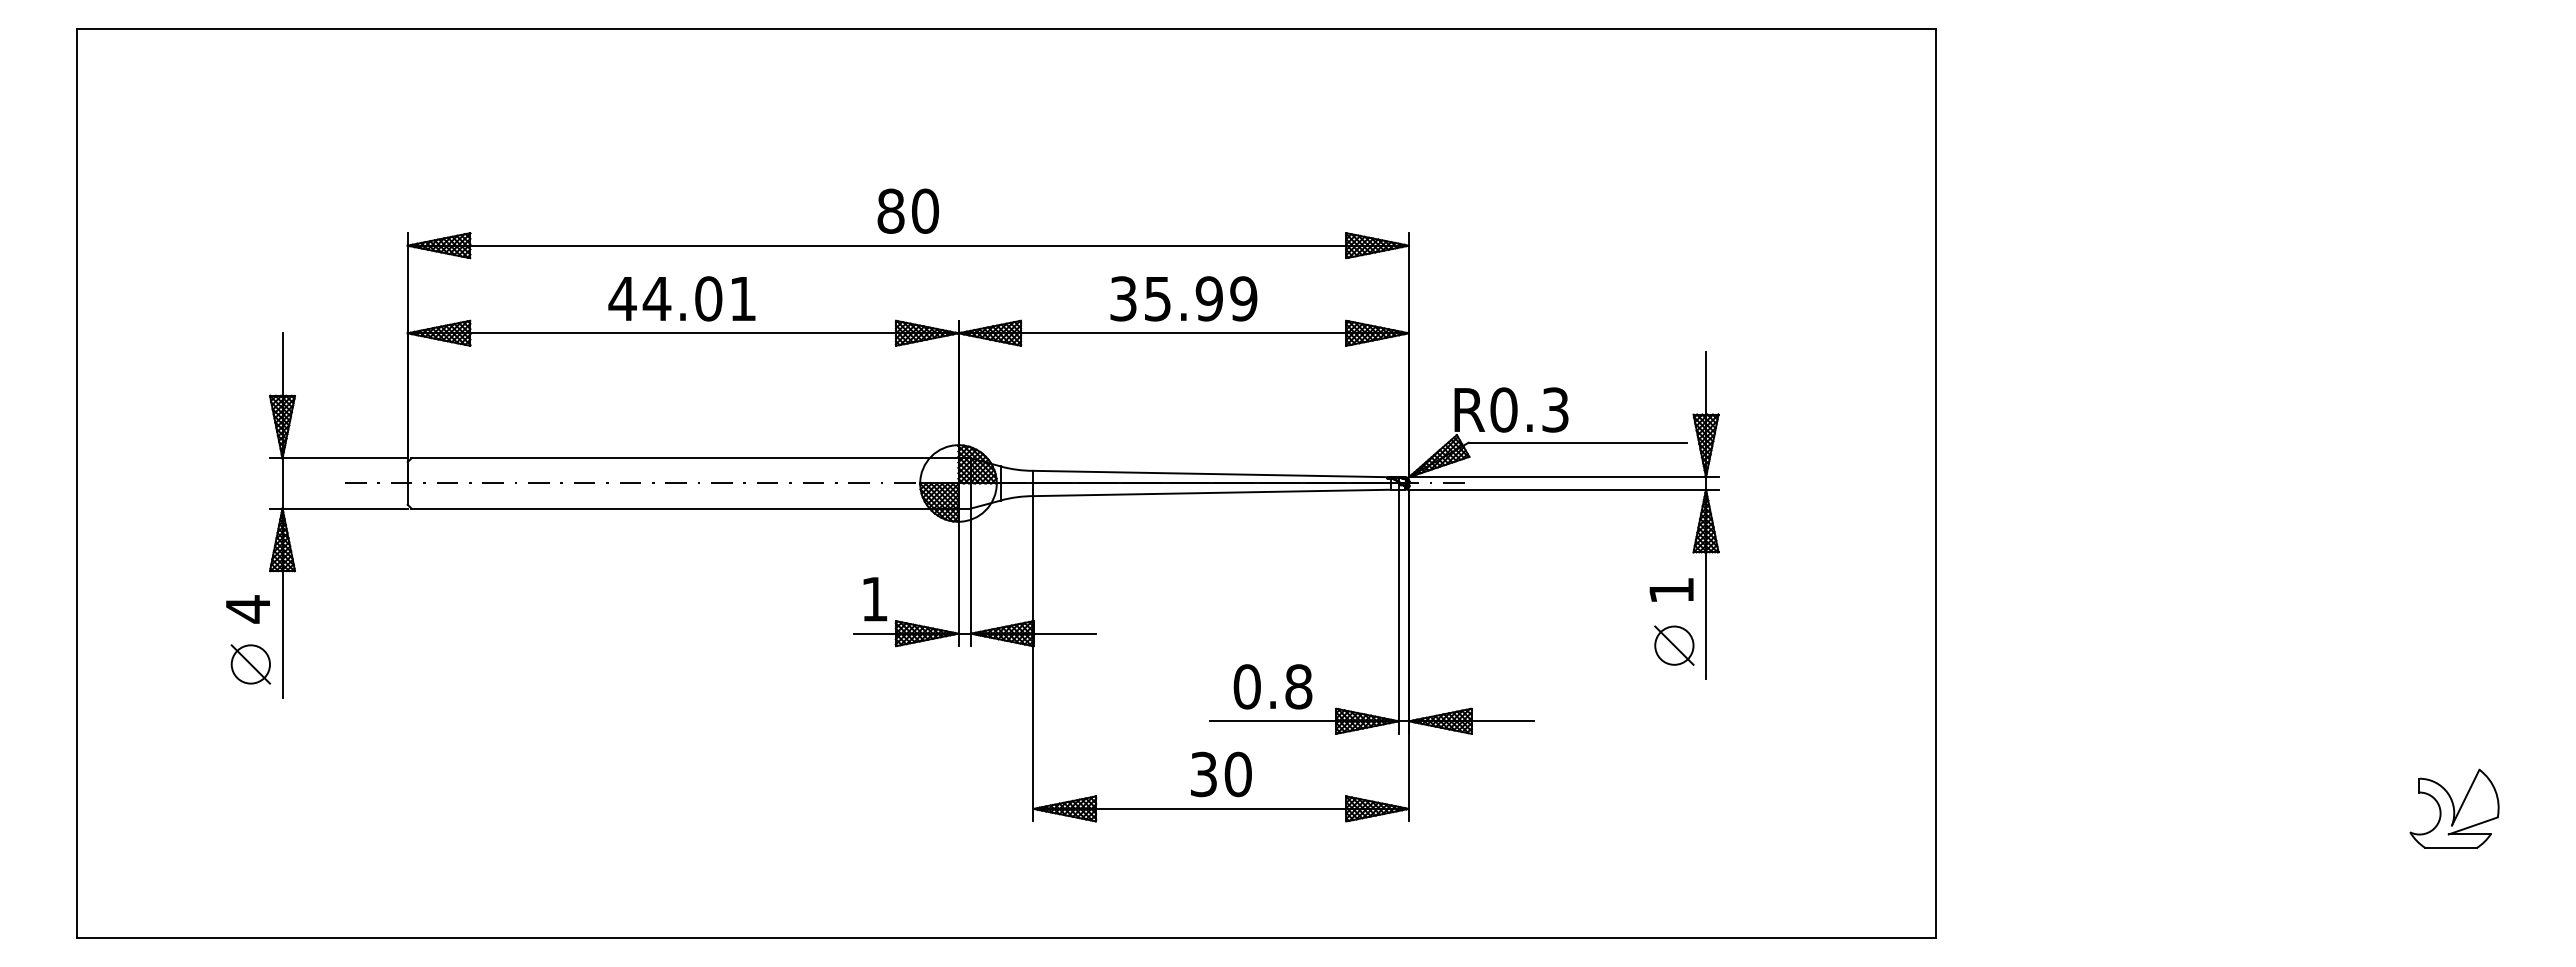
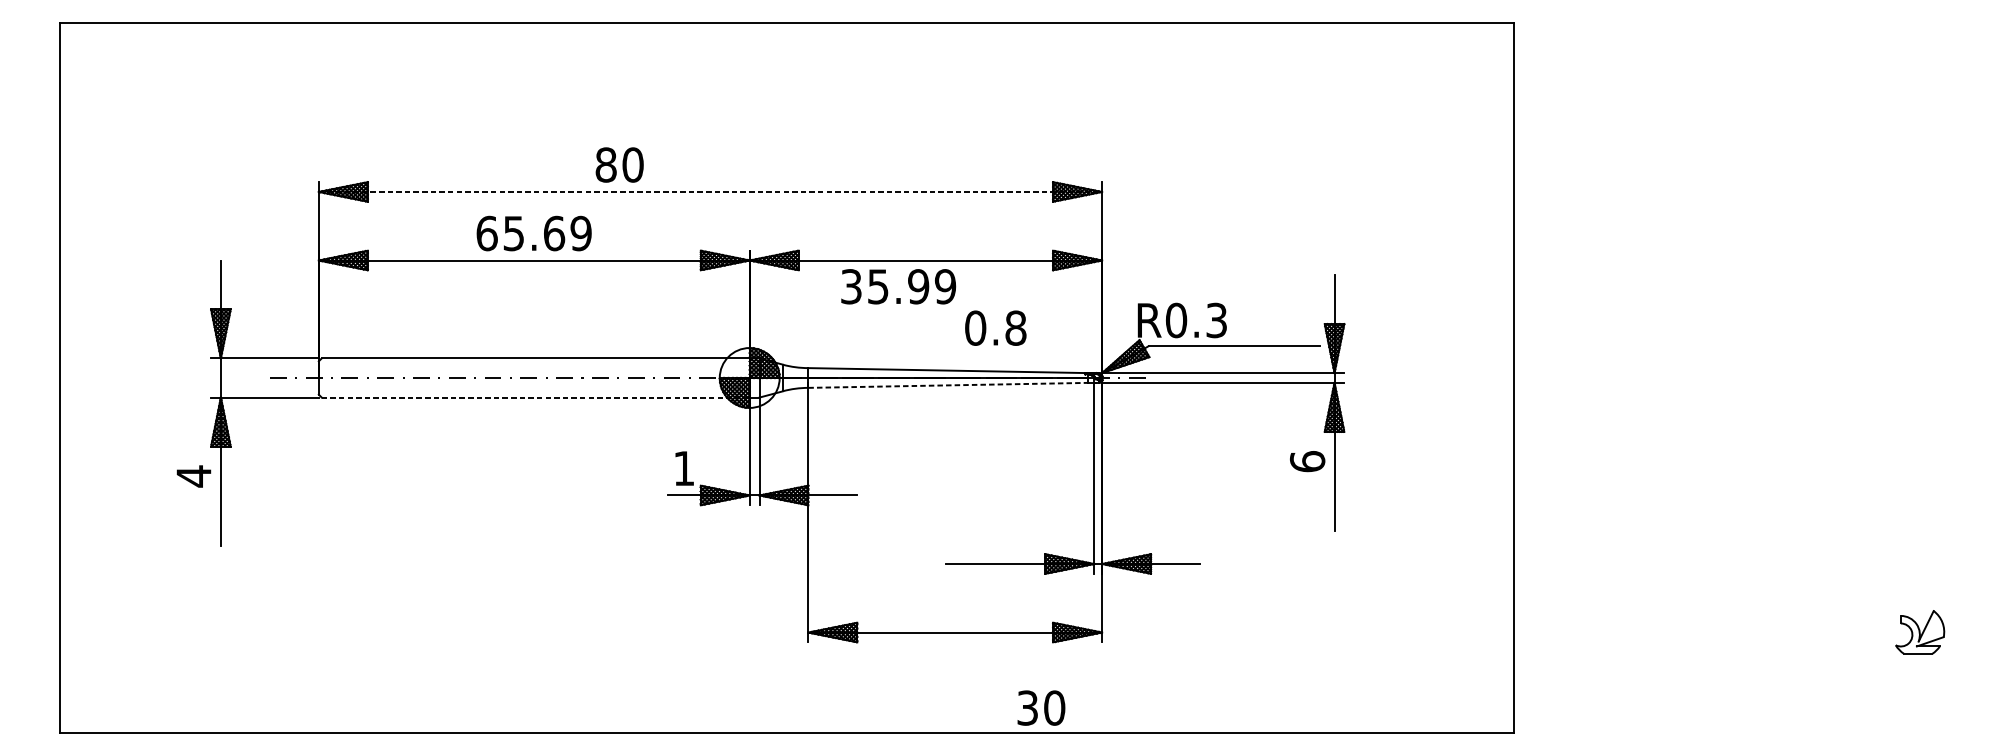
text: (907, 210) -> (619, 164), moved
line: (908, 245) -> (710, 191), solid -> dashed
text: (682, 298) -> (533, 233), 44.01 -> 65.69
text: (1183, 298) -> (898, 286), moved
line: (1212, 492) -> (948, 385), solid -> dashed
line: (684, 508) -> (535, 397), solid -> dashed
text: (1671, 589) -> (1307, 460), 1 -> 6
part: (1674, 645) -> (1309, 504), removed
part: (250, 664) -> (195, 519), removed
text: (1272, 686) -> (995, 327), moved
text: (1221, 774) -> (1041, 708), moved
part: (2454, 808) -> (1920, 632), size x0.7

